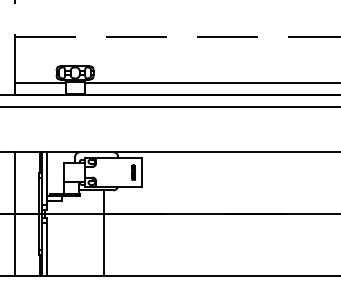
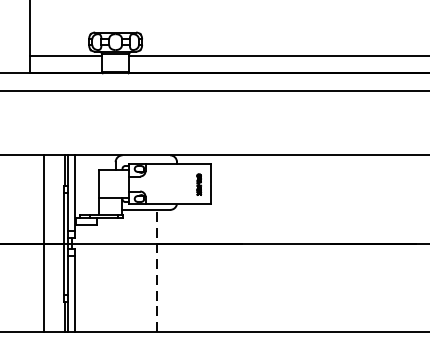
line: (14, 213) -> (43, 242), moved
line: (103, 233) -> (156, 271), solid -> dashed

